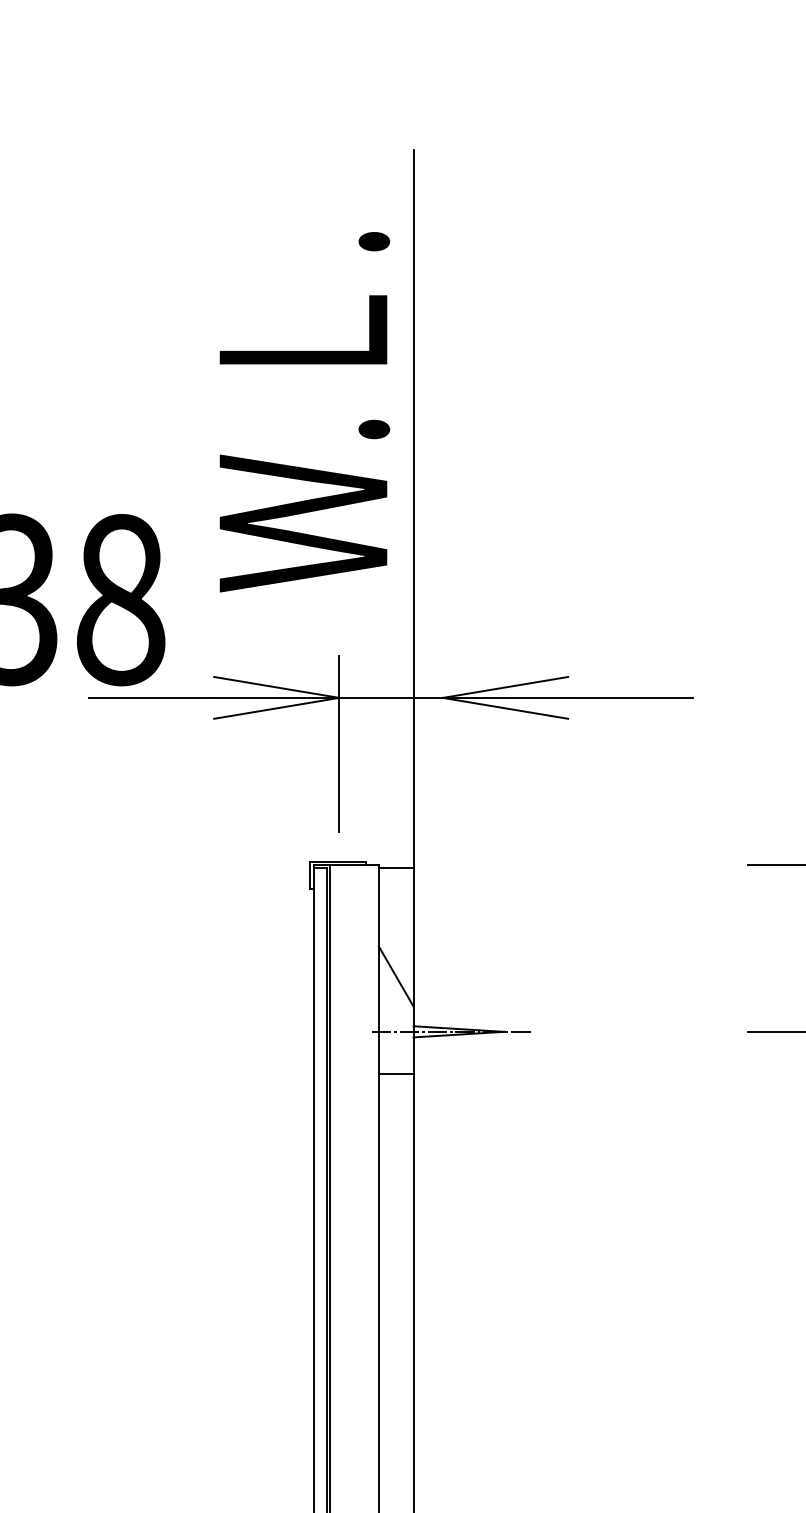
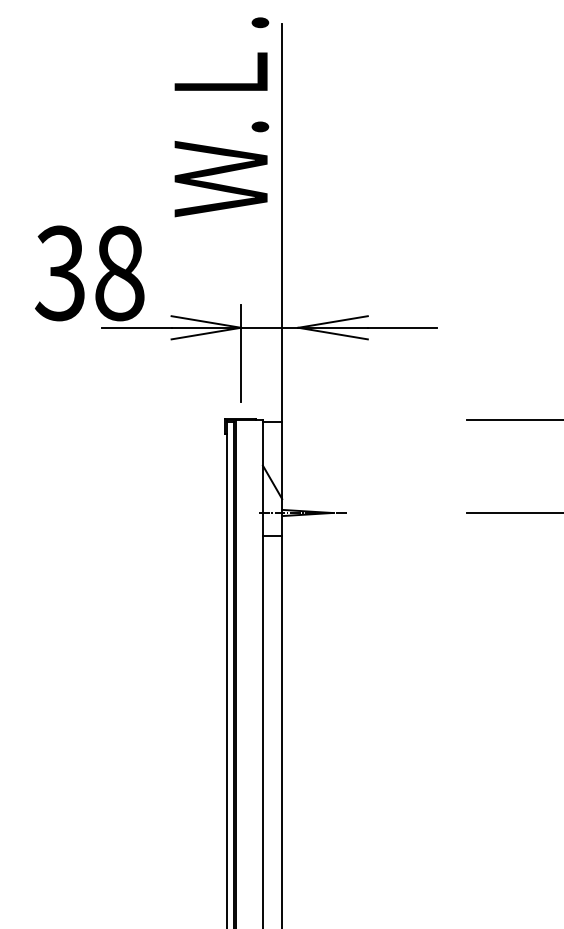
text: (304, 412) -> (221, 117), moved

